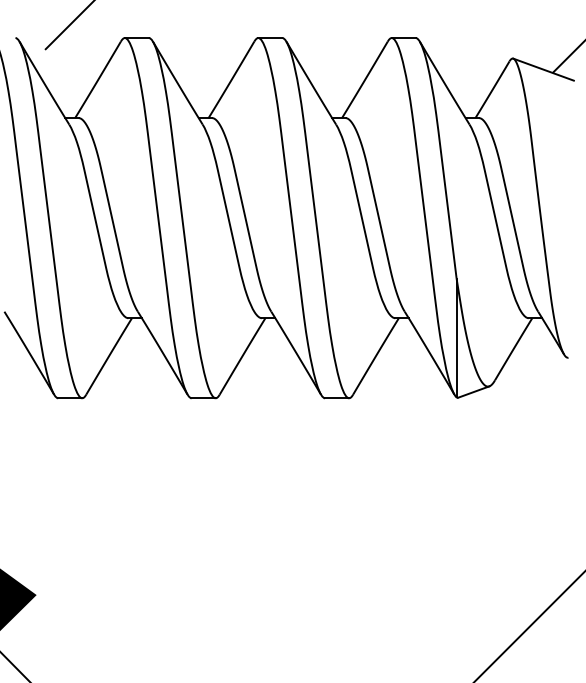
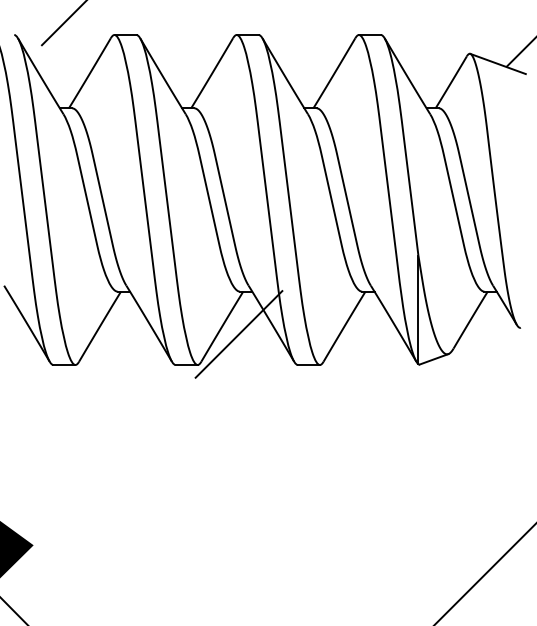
line: (260, 364) -> (238, 334), added

